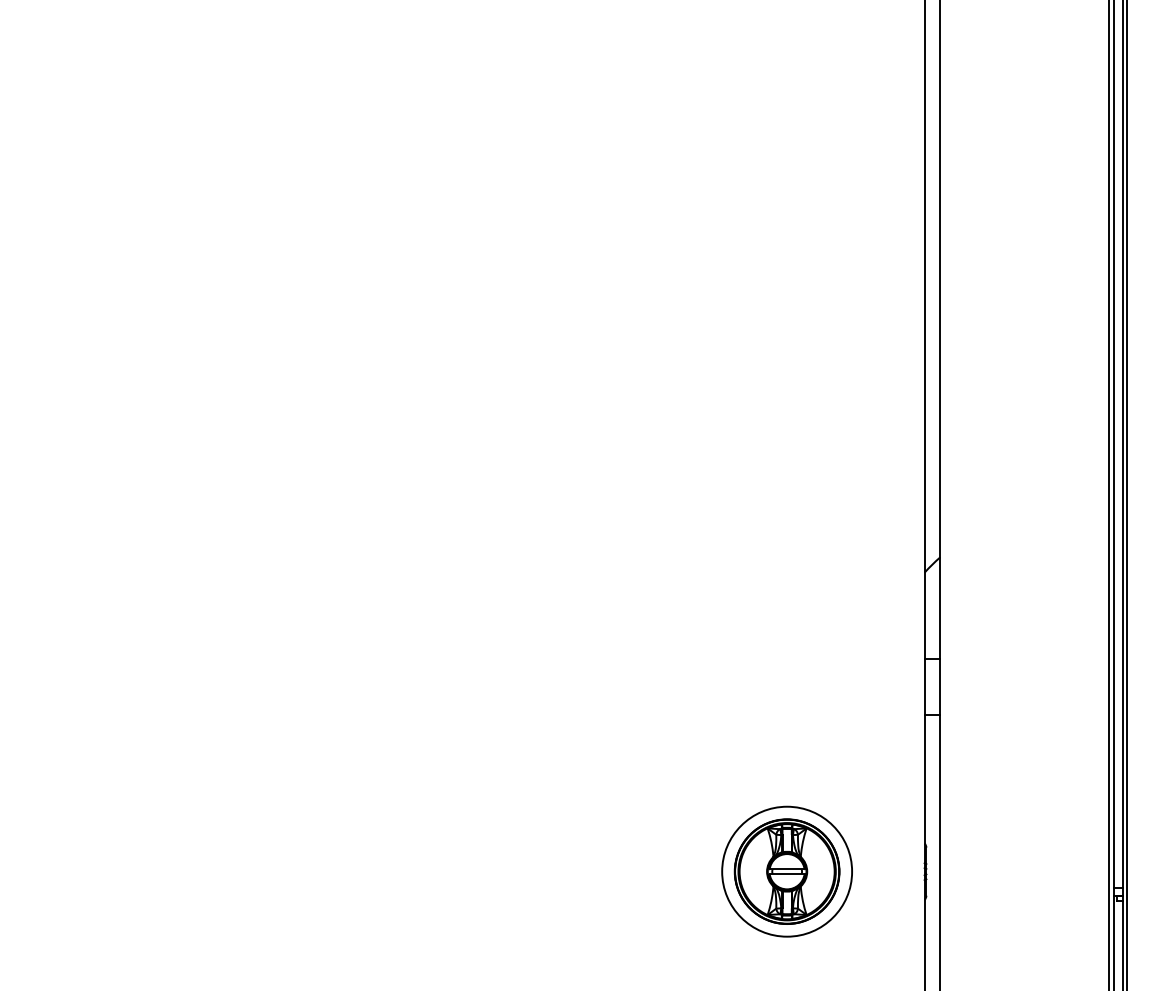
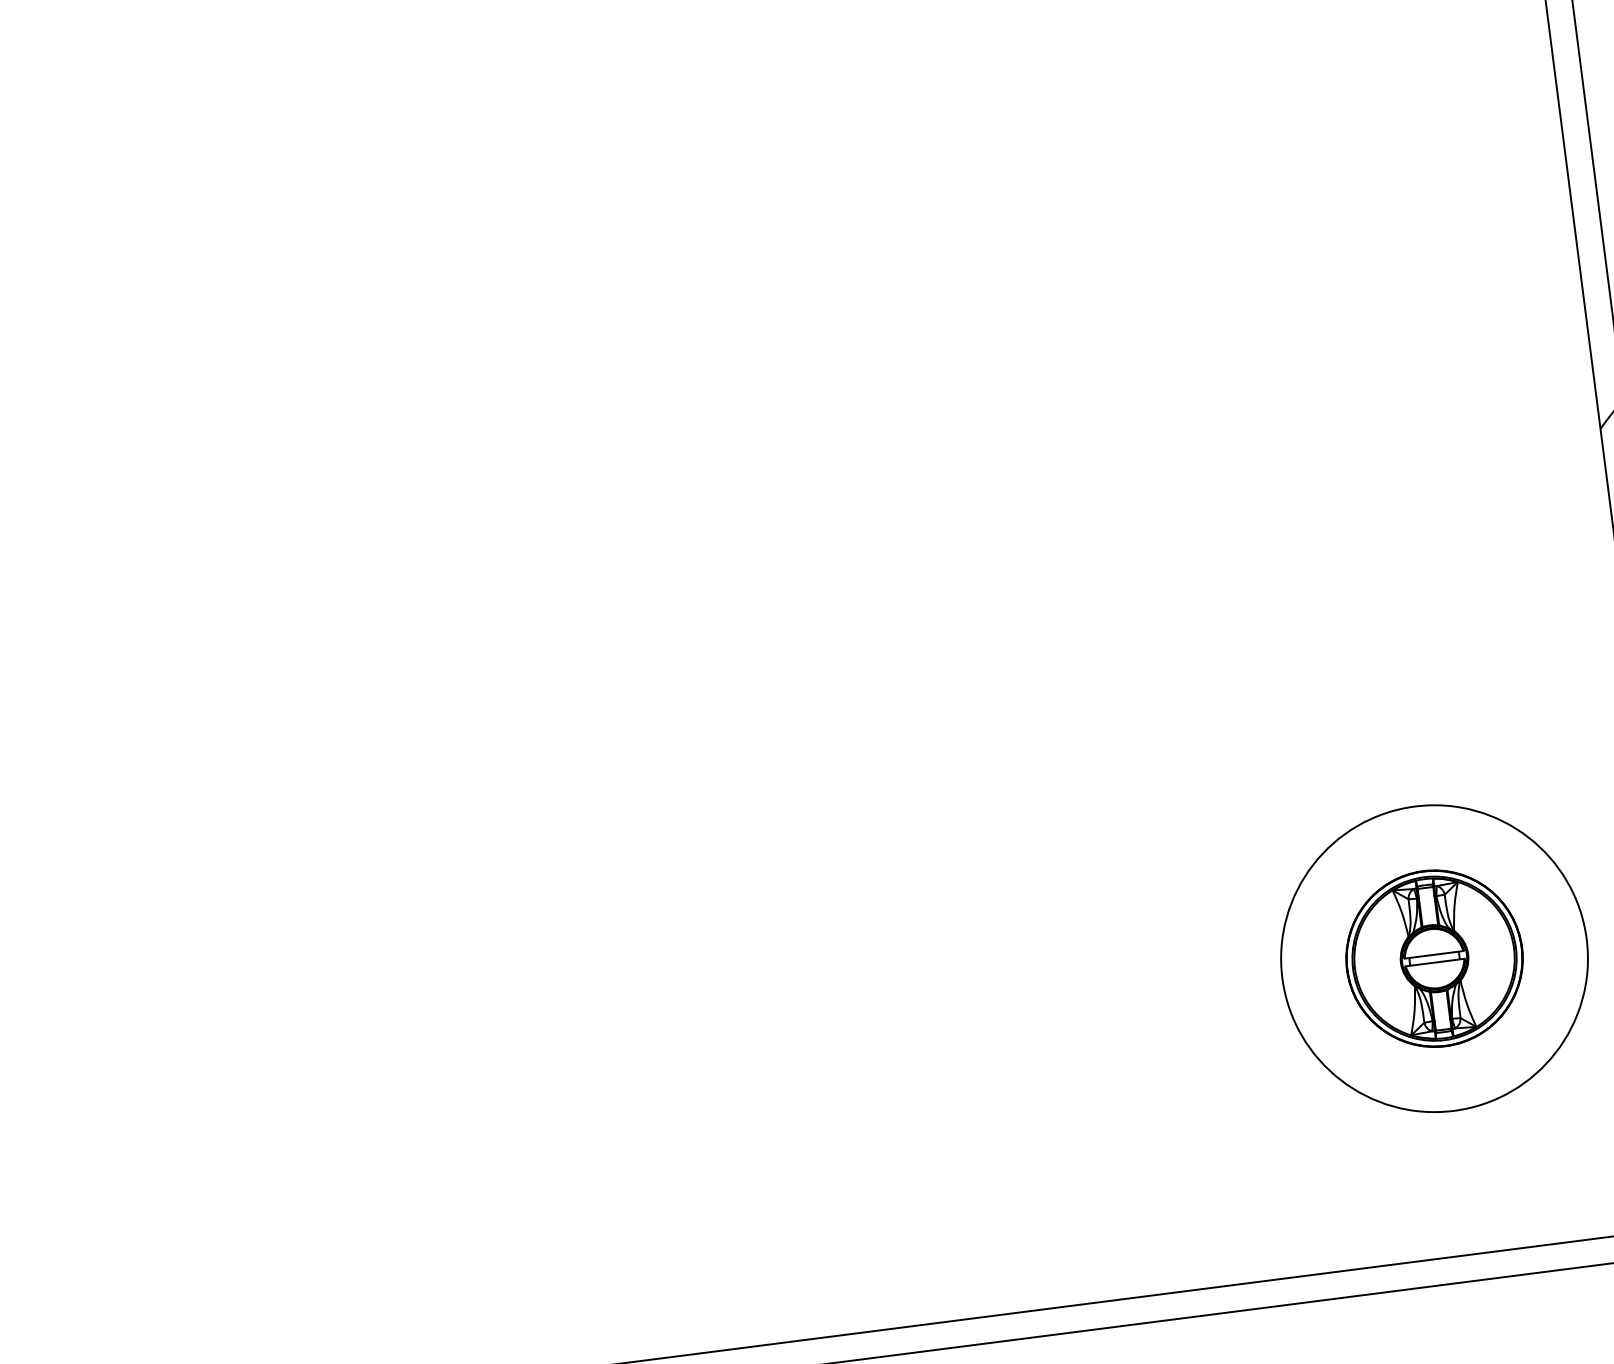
circle: (787, 871) -> (1435, 958), size x1.4

